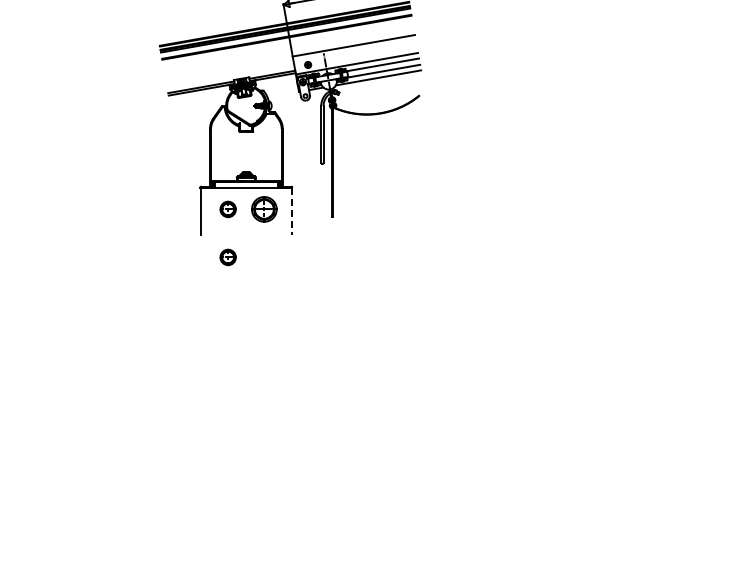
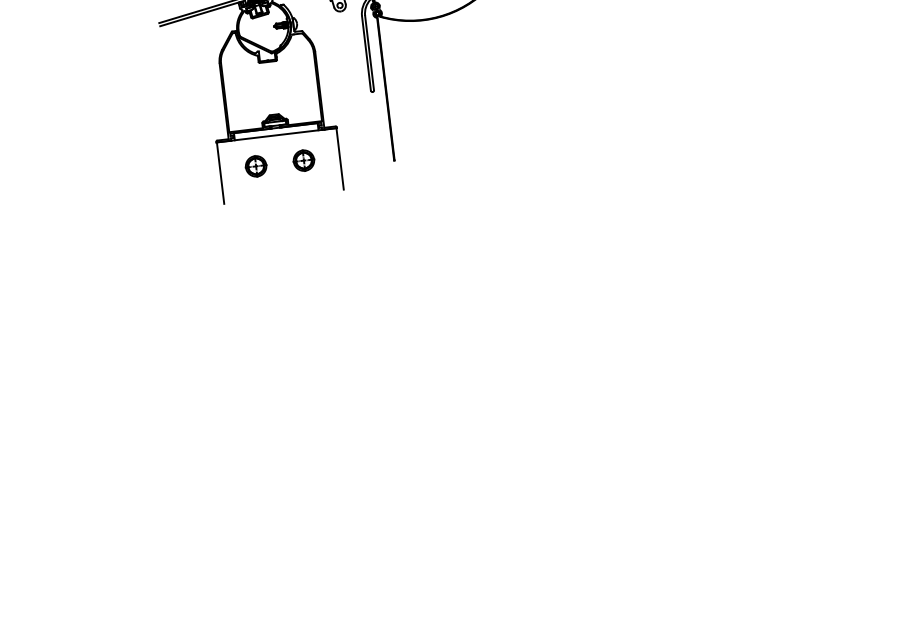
part: (264, 209) -> (303, 160), size x0.62
line: (291, 211) -> (339, 159), dashed -> solid
part: (227, 257) -> (262, 229), removed

